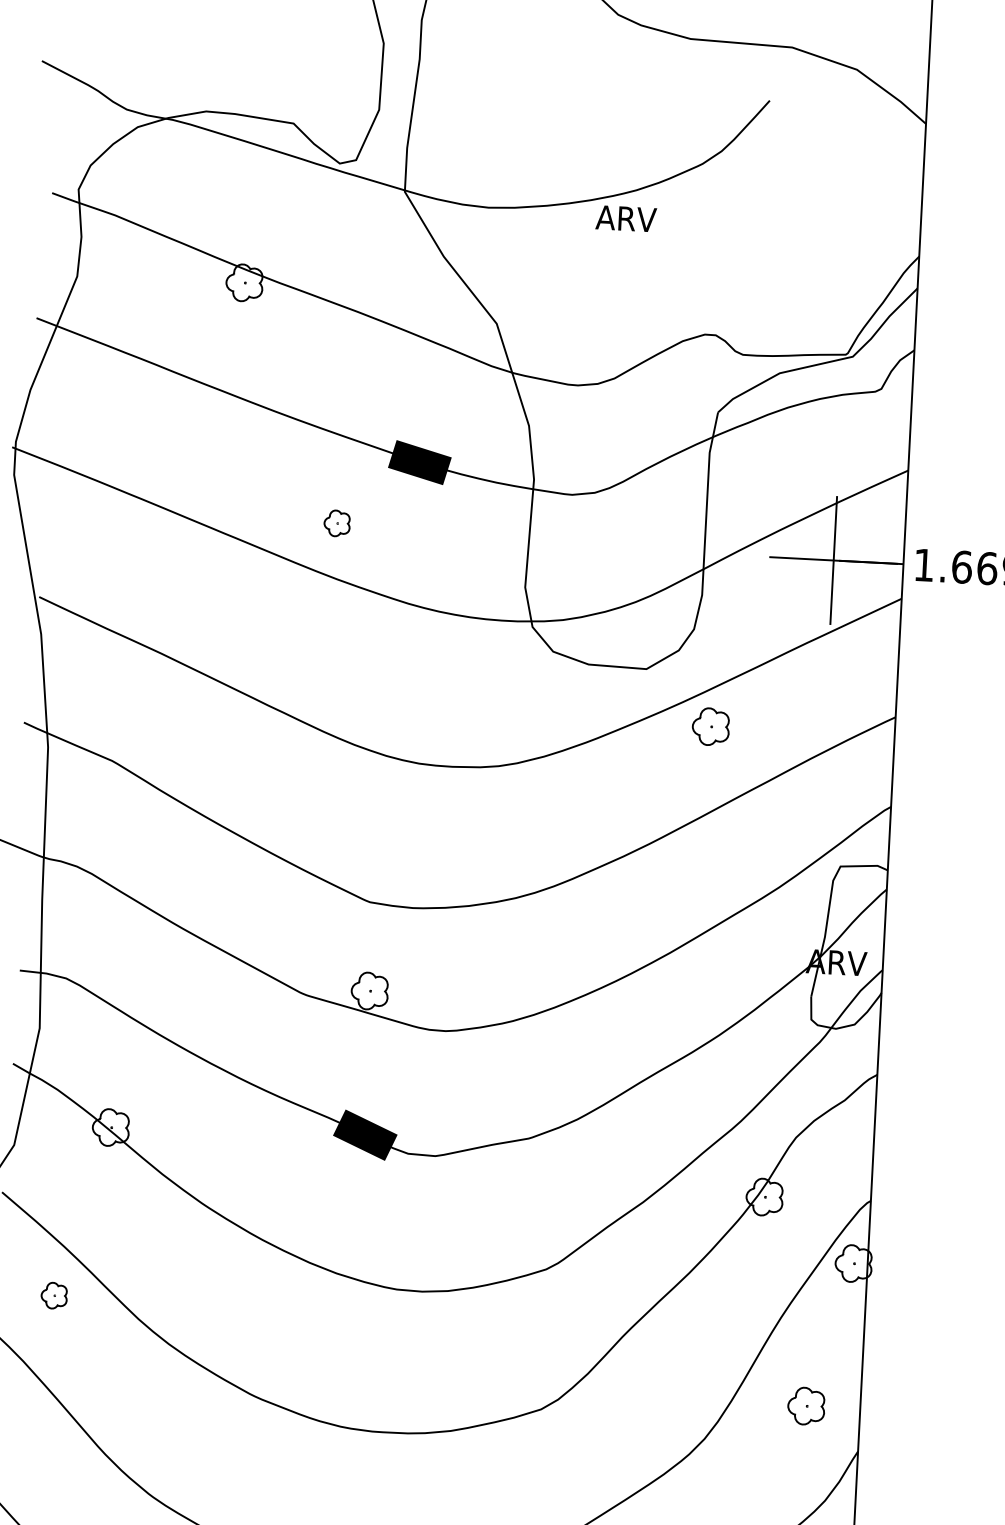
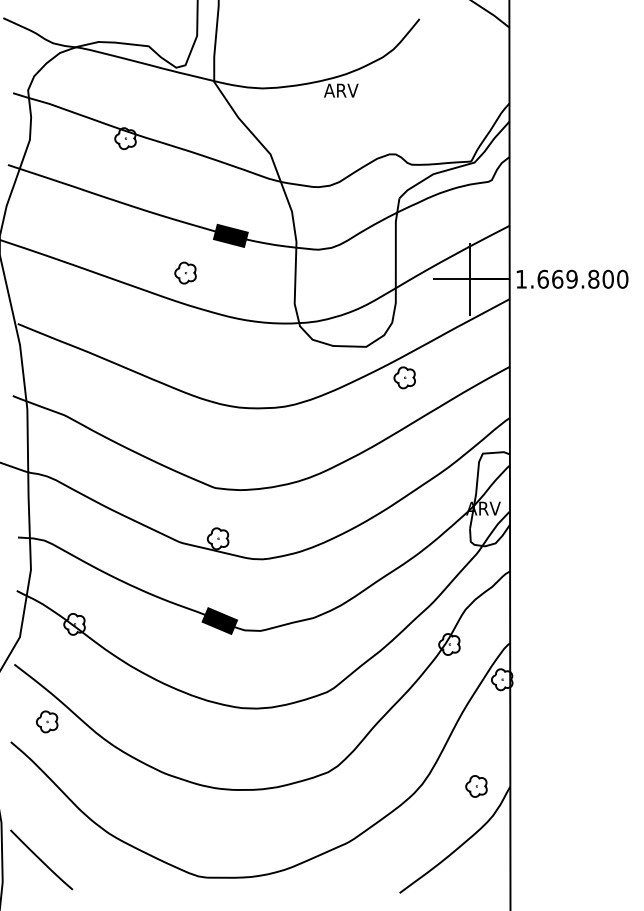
part: (337, 522) -> (185, 272), size x1.43
part: (54, 1294) -> (47, 721), size x1.43
part: (806, 1406) -> (476, 786), moved

